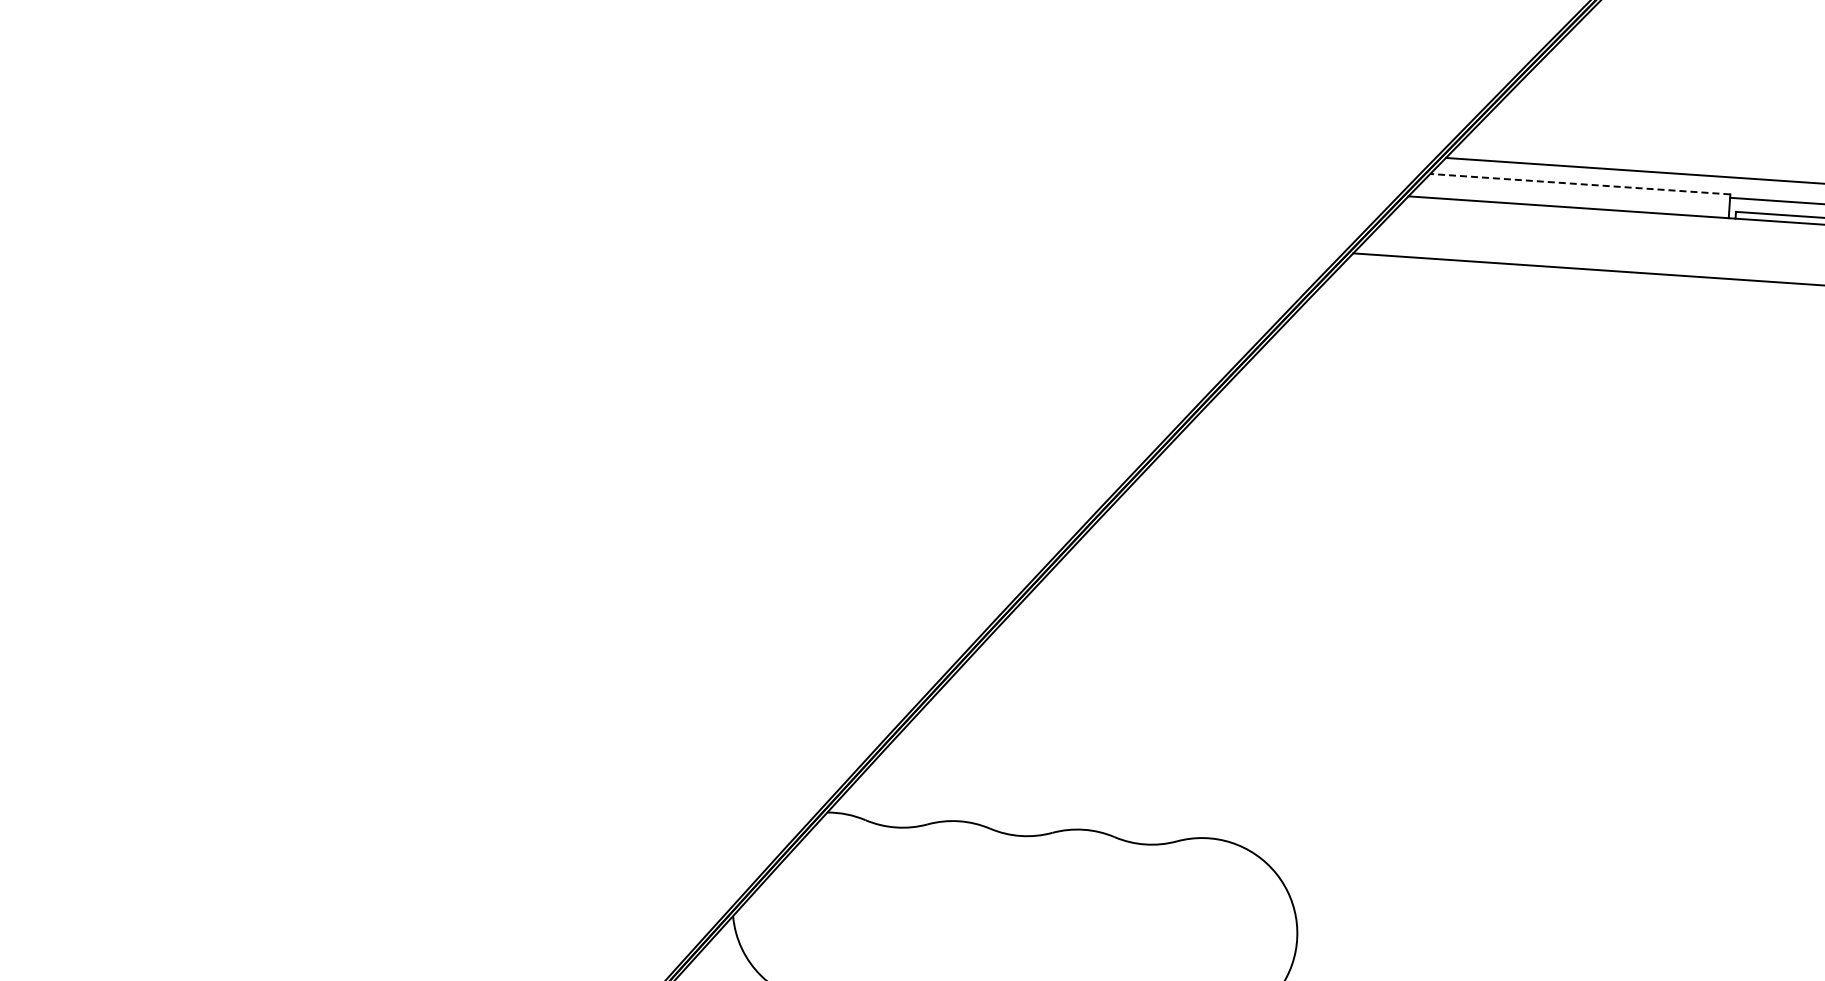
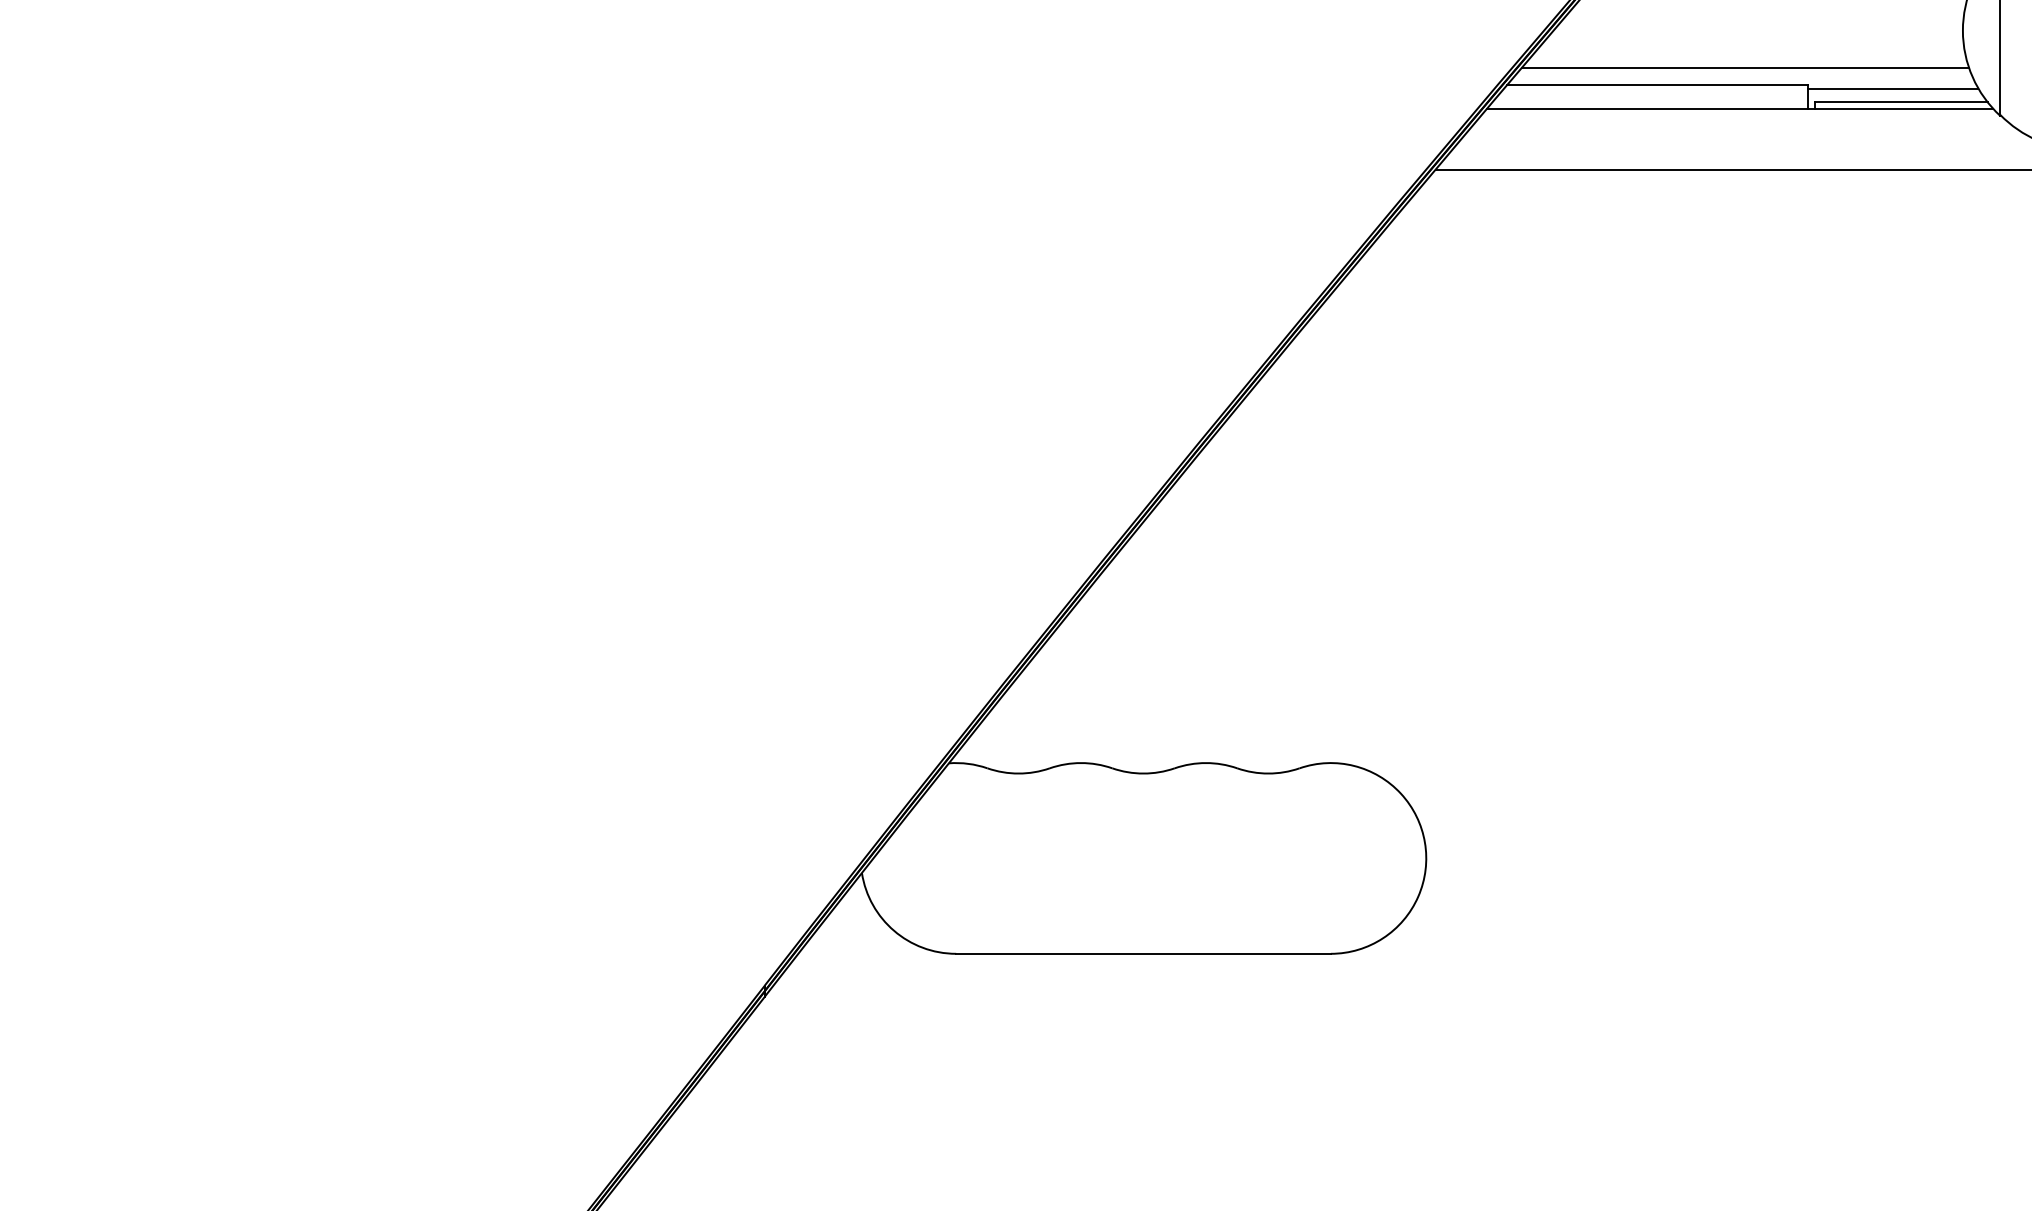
line: (1579, 184) -> (1656, 85), dashed -> solid

